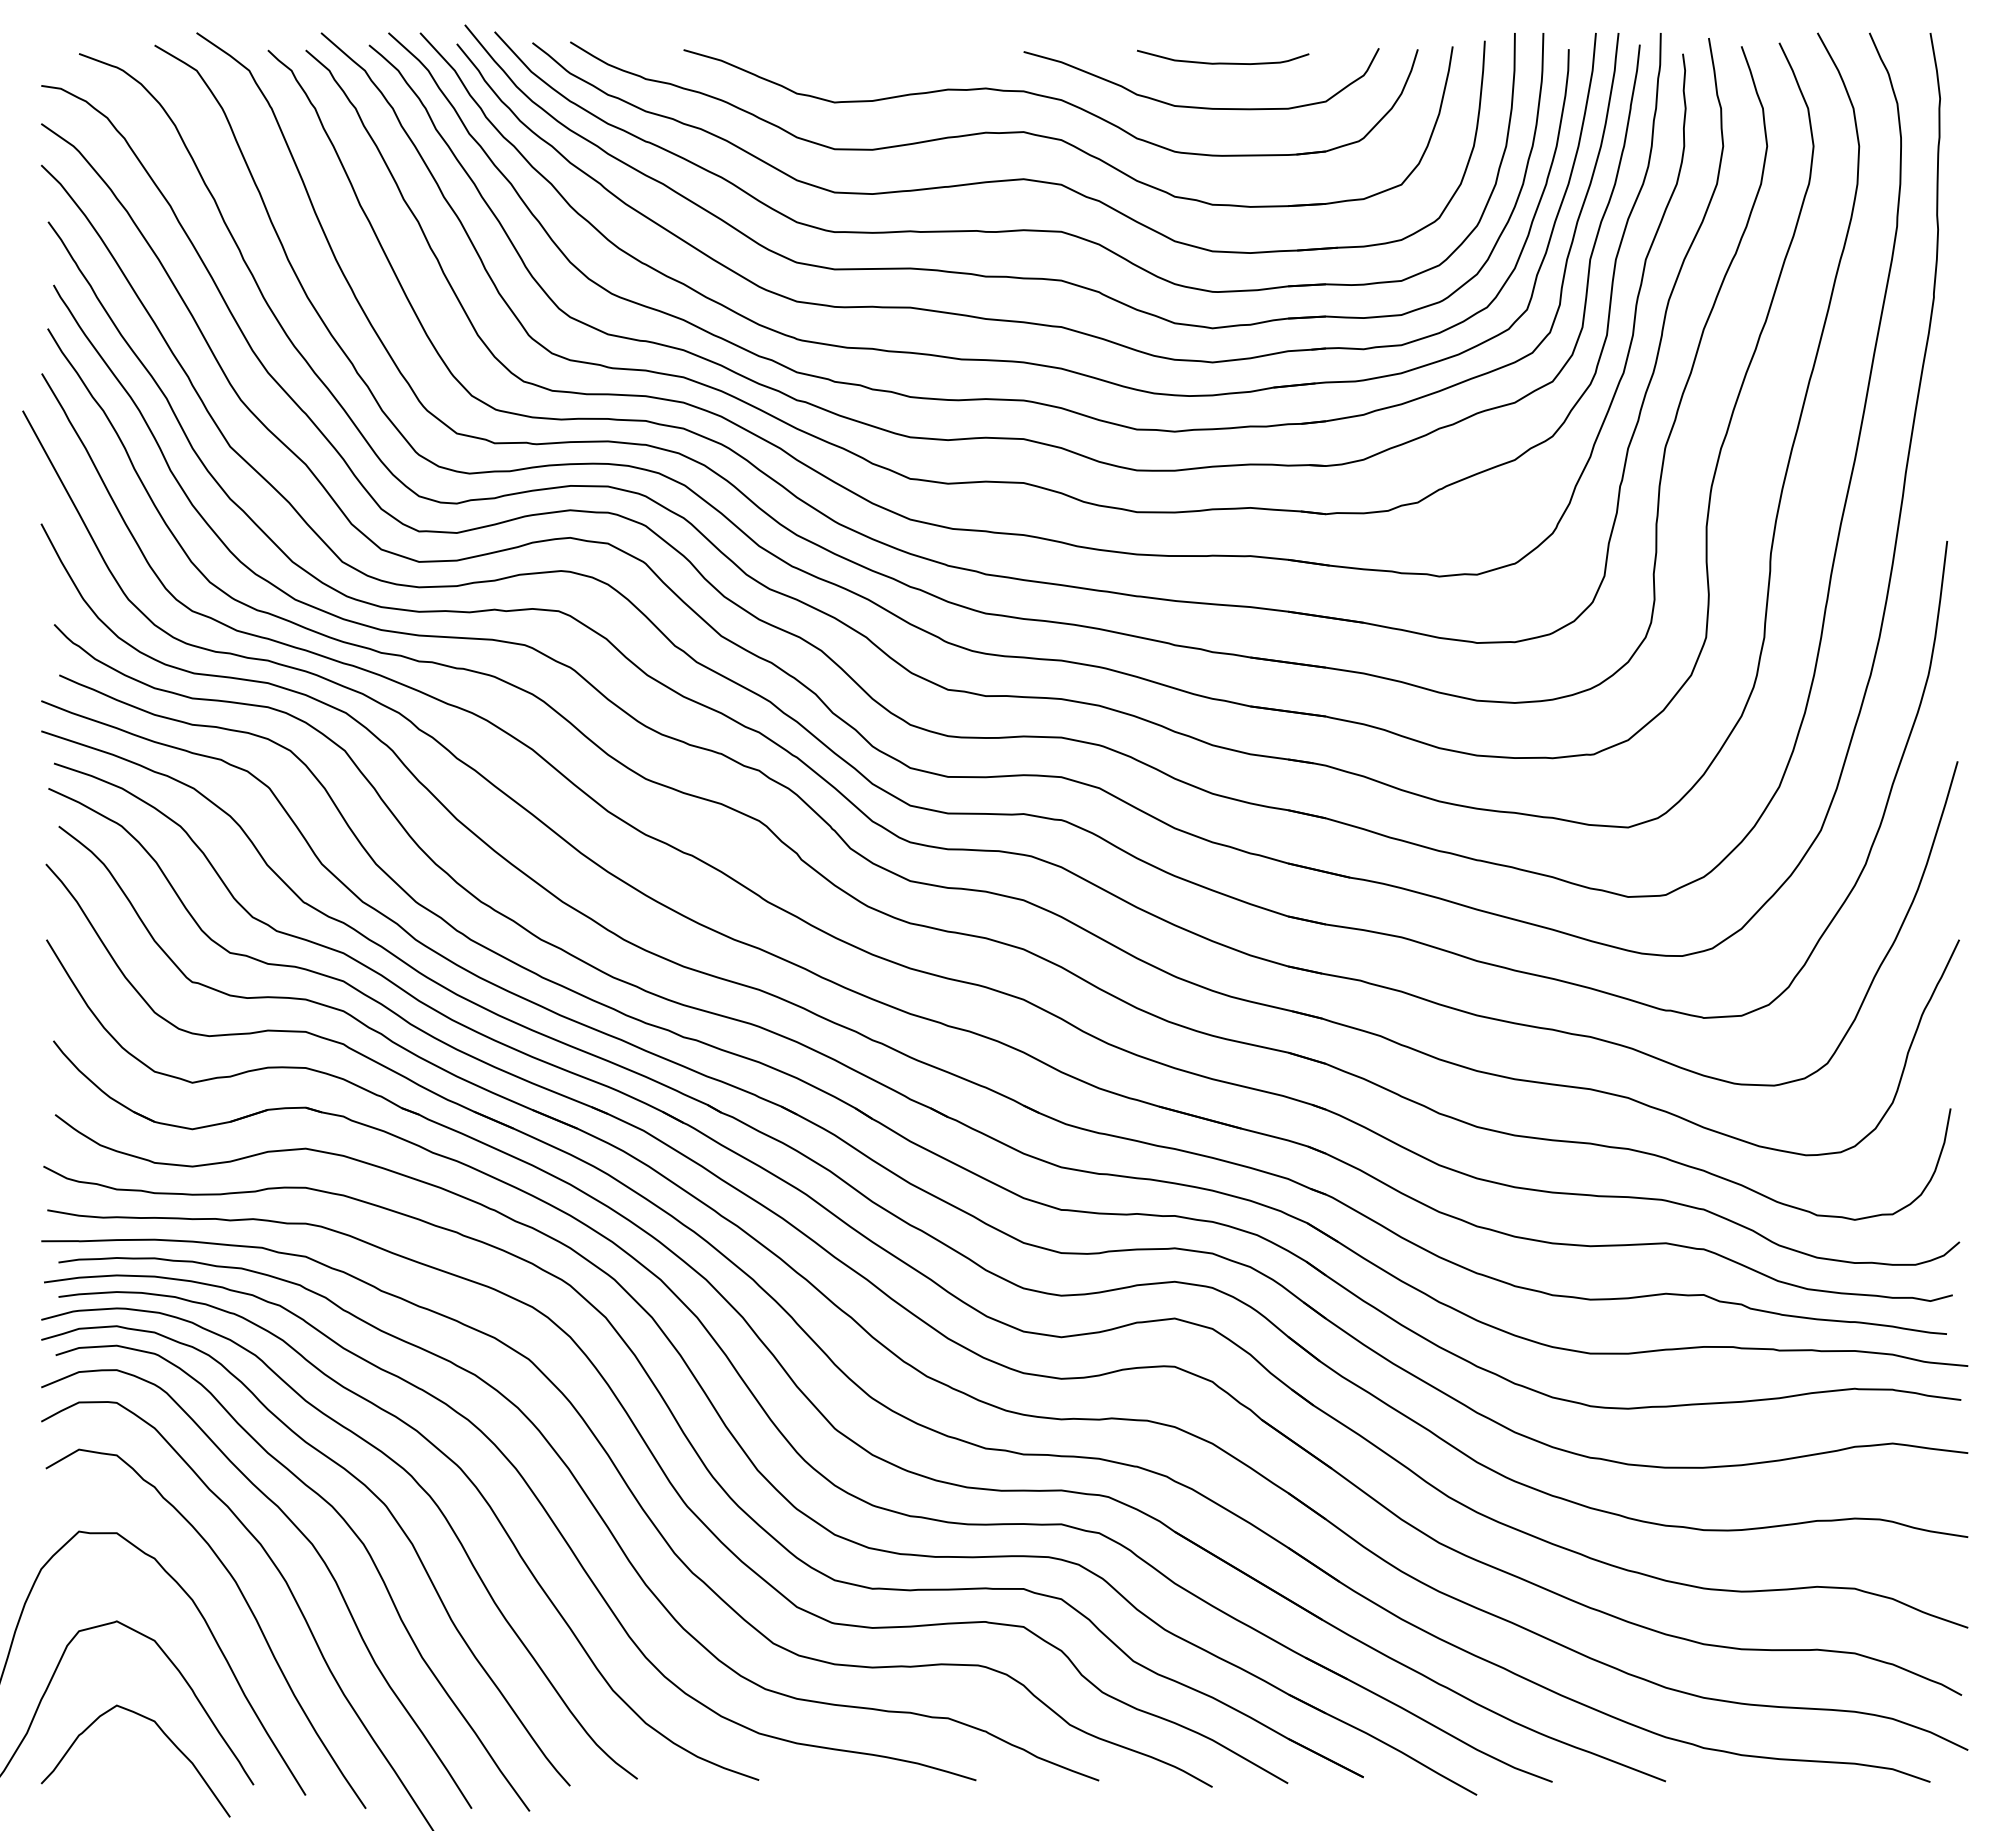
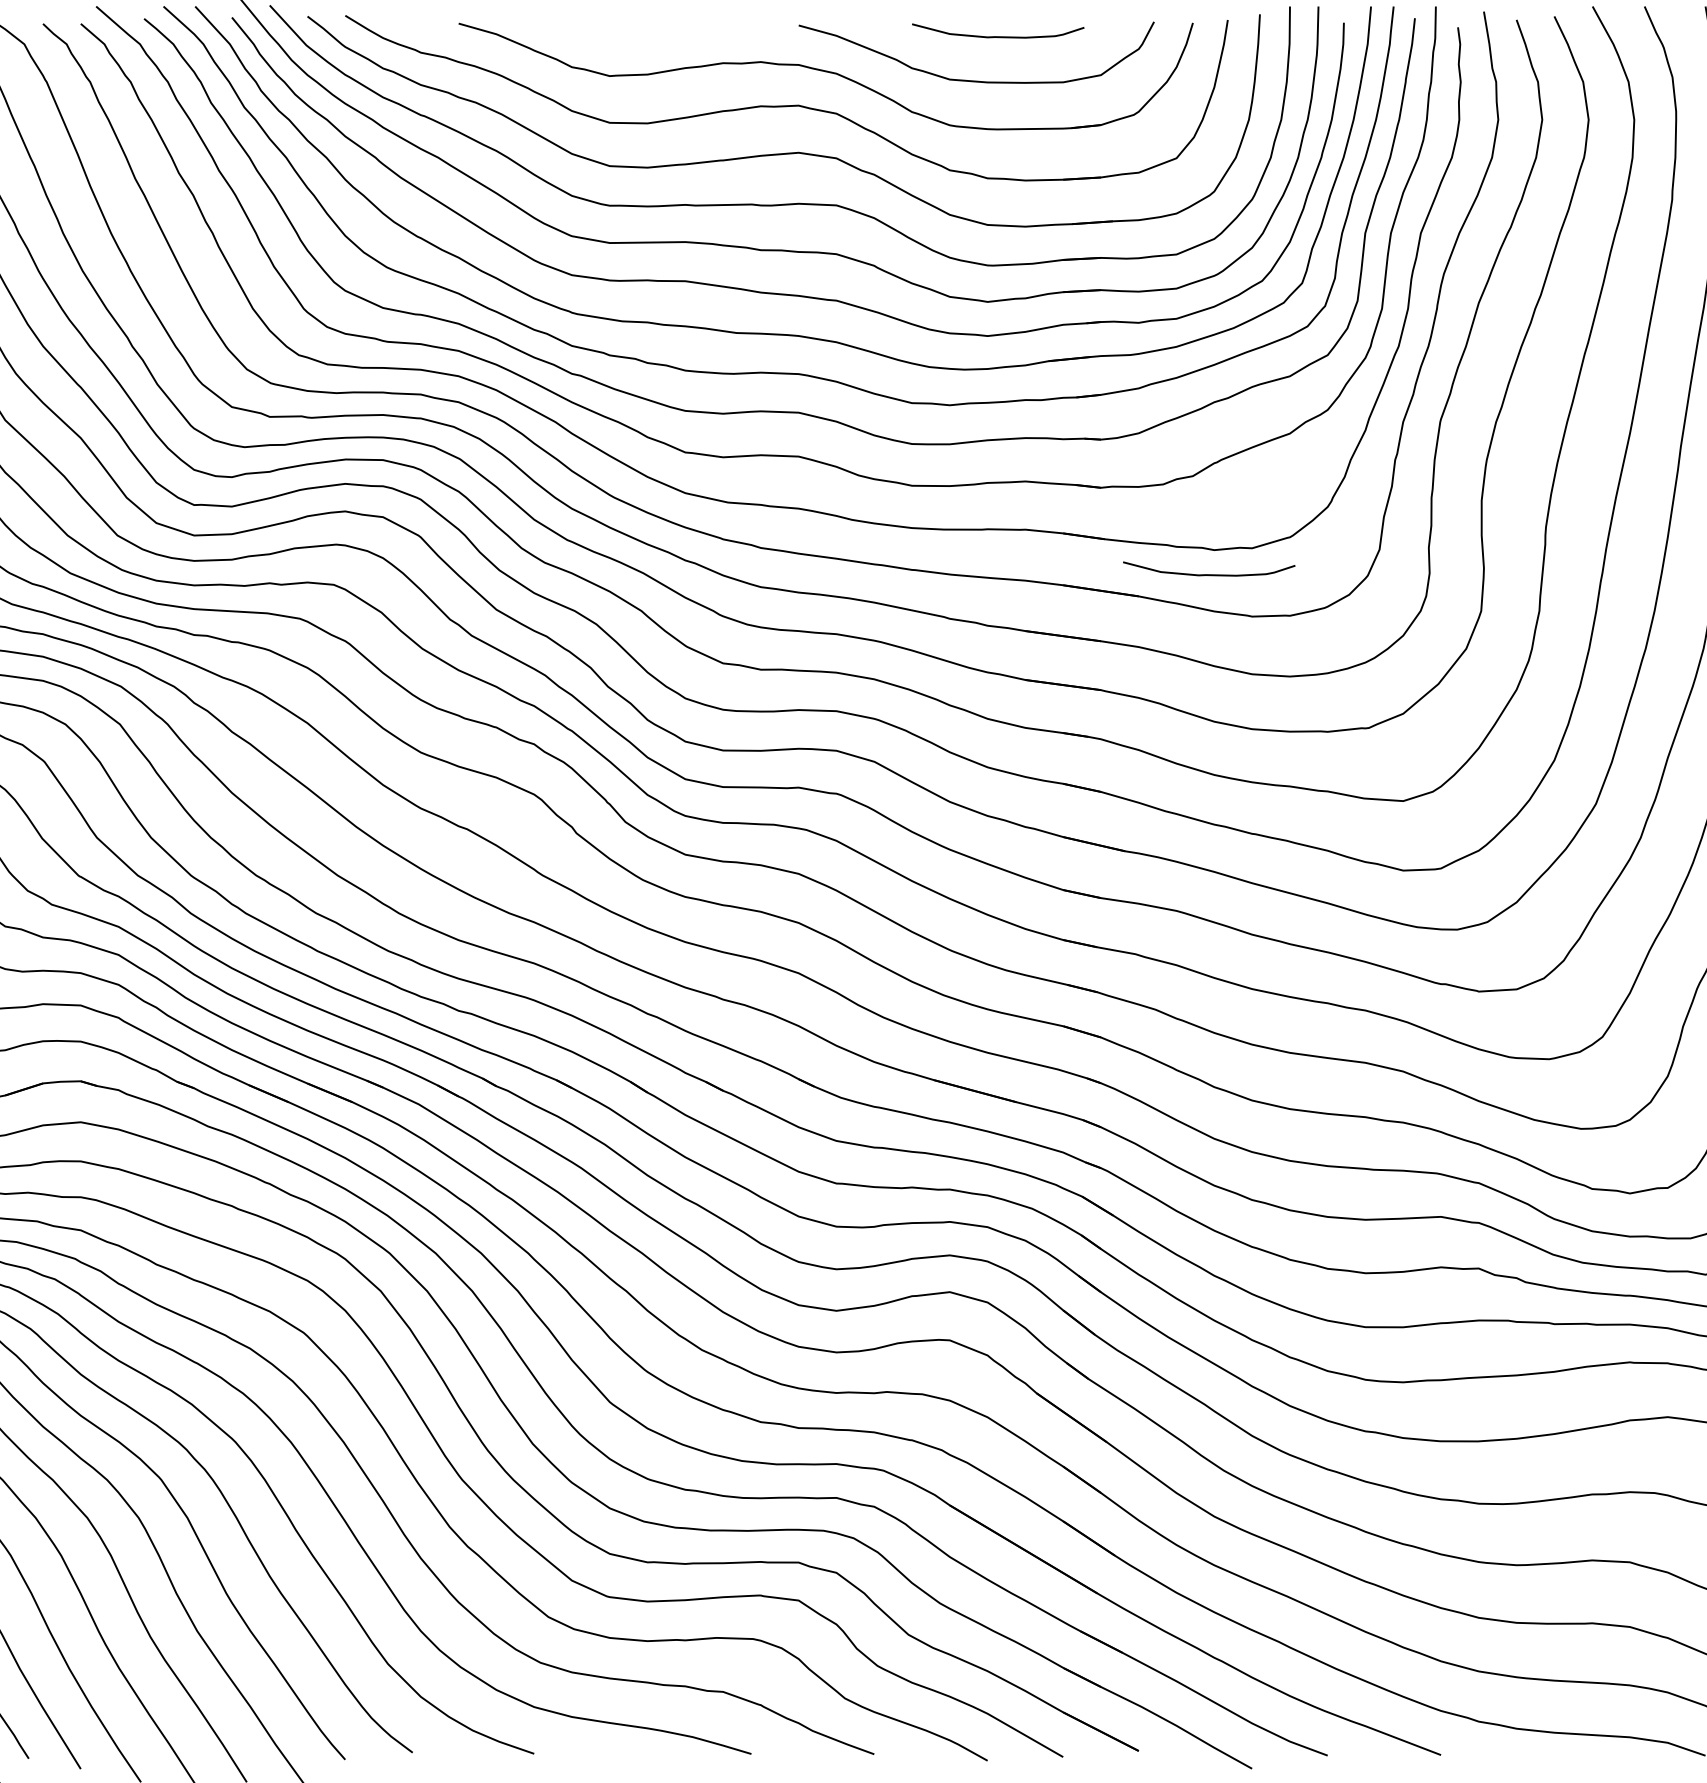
curve: (1434, 600) -> (1209, 574), added

